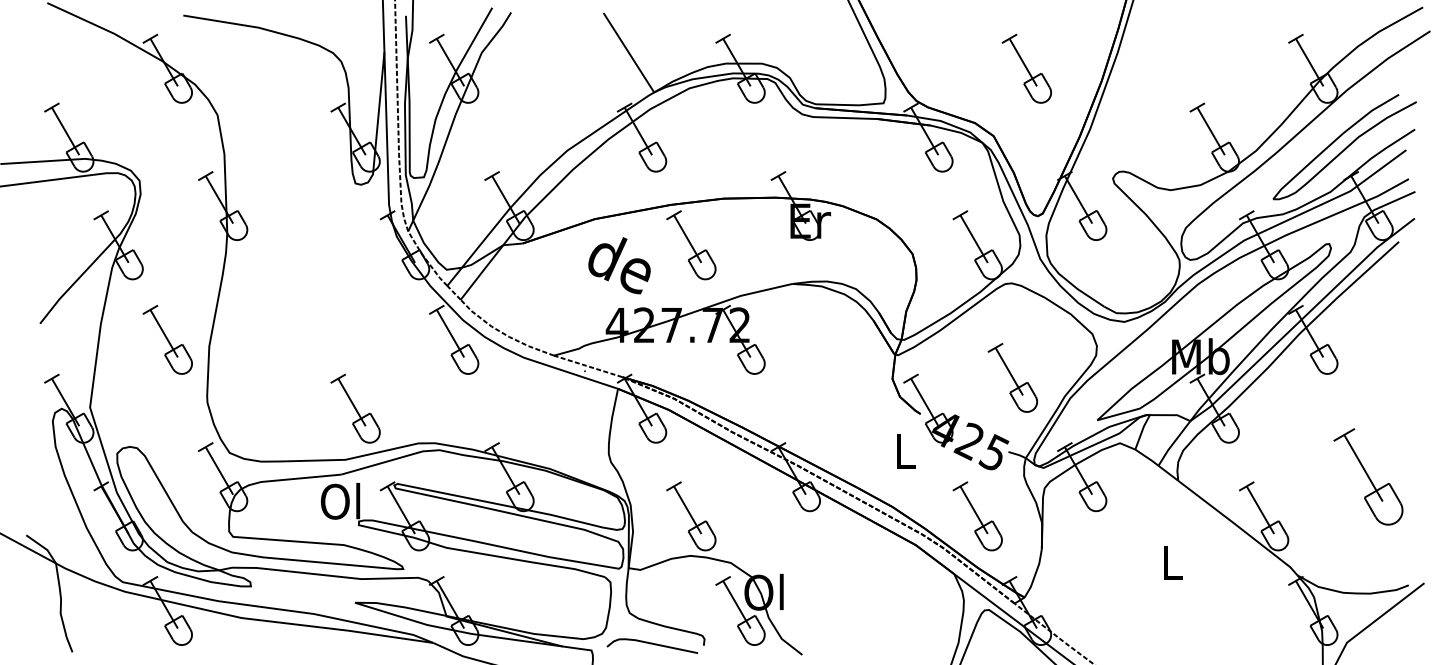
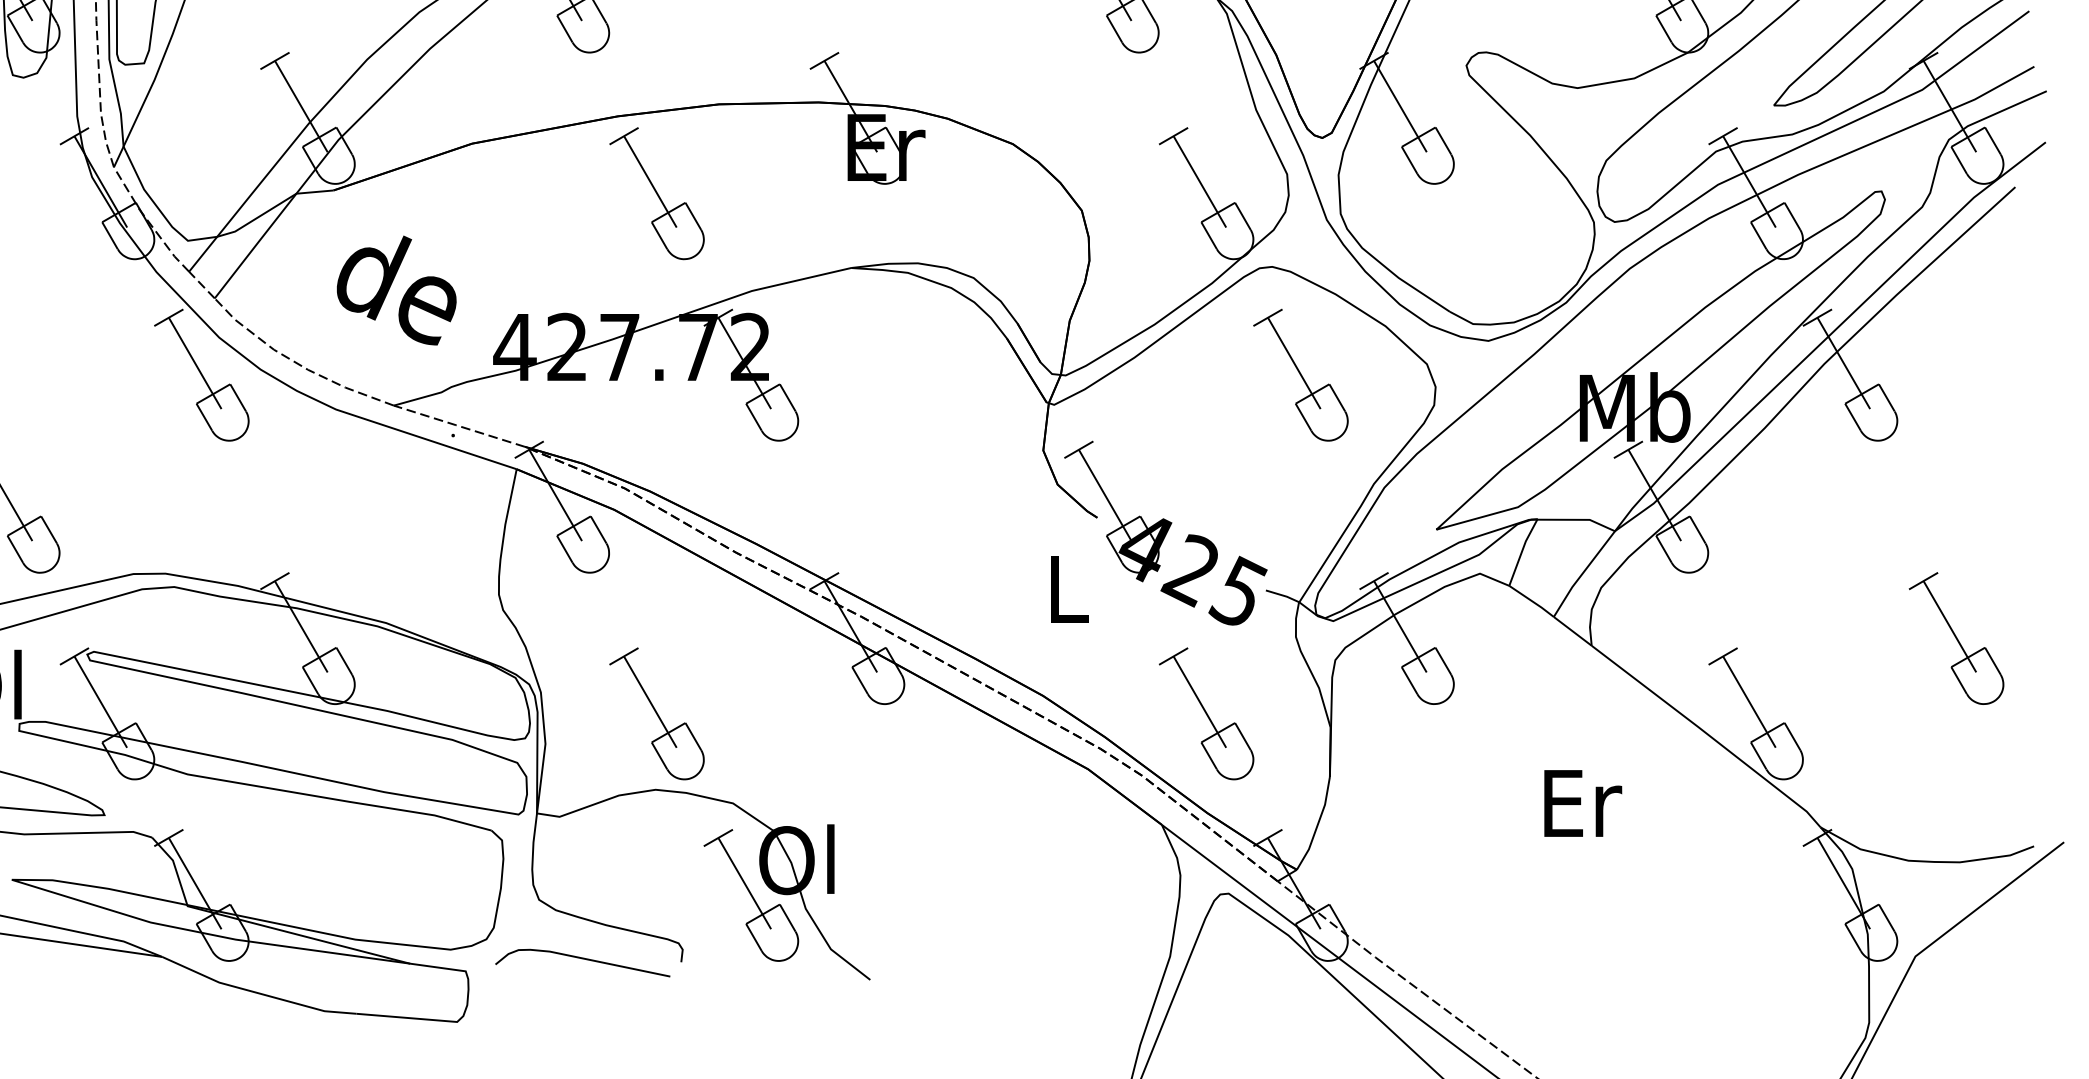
text: (619, 265) -> (396, 290), moved
part: (1012, 377) -> (1300, 374), moved
part: (1368, 477) -> (1956, 639), size x0.71
text: (1173, 562) -> (1582, 802), L -> Er

